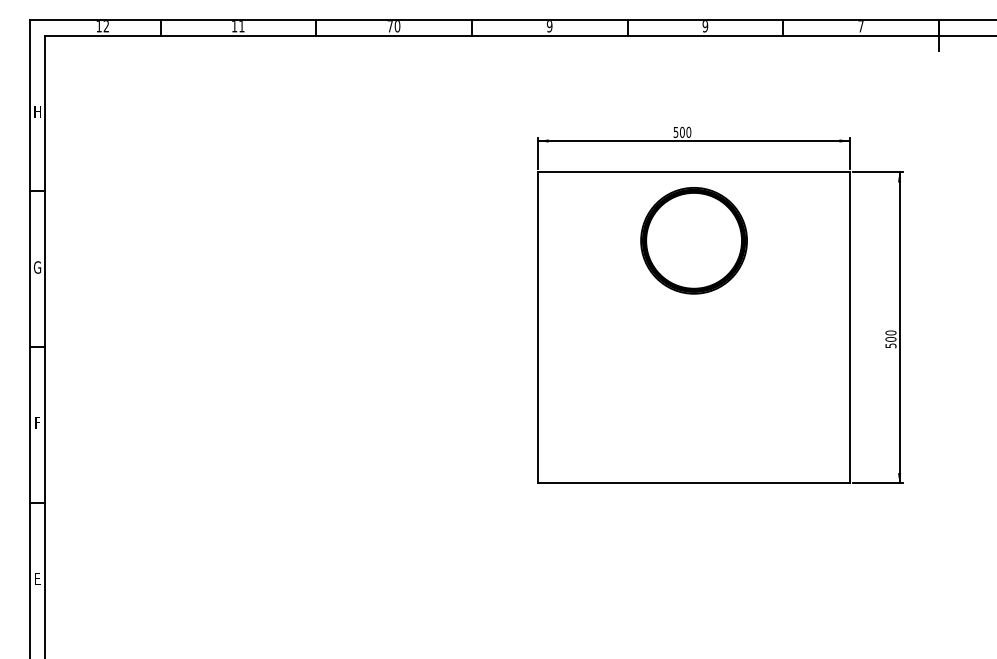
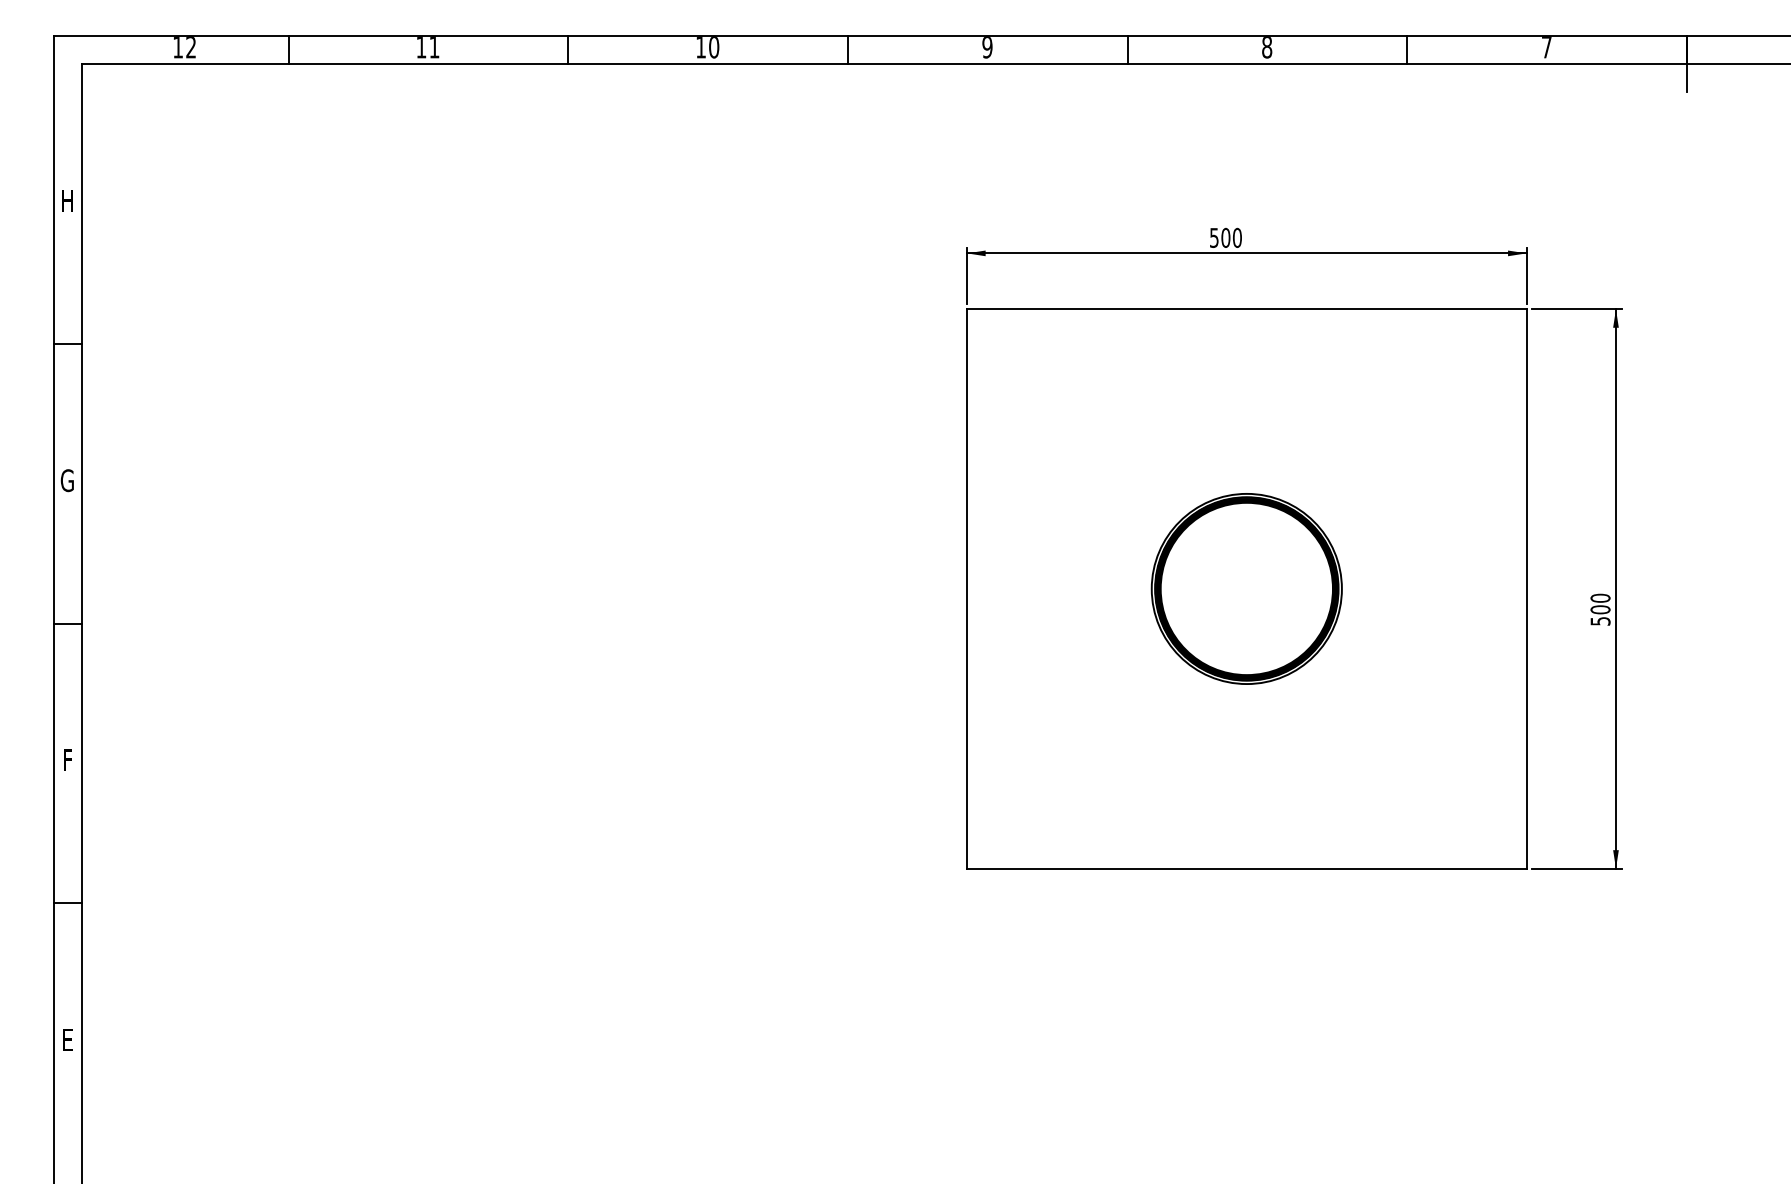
text: (389, 26) -> (699, 47), 70 -> 10
text: (705, 26) -> (1267, 47), 9 -> 8
part: (693, 240) -> (1245, 588), moved

